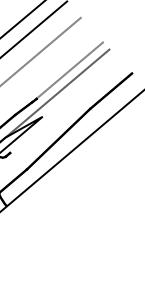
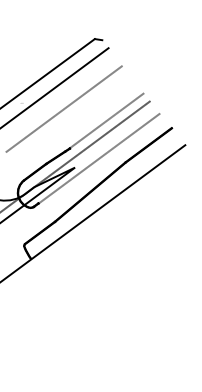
line: (65, 106) -> (99, 158), added

